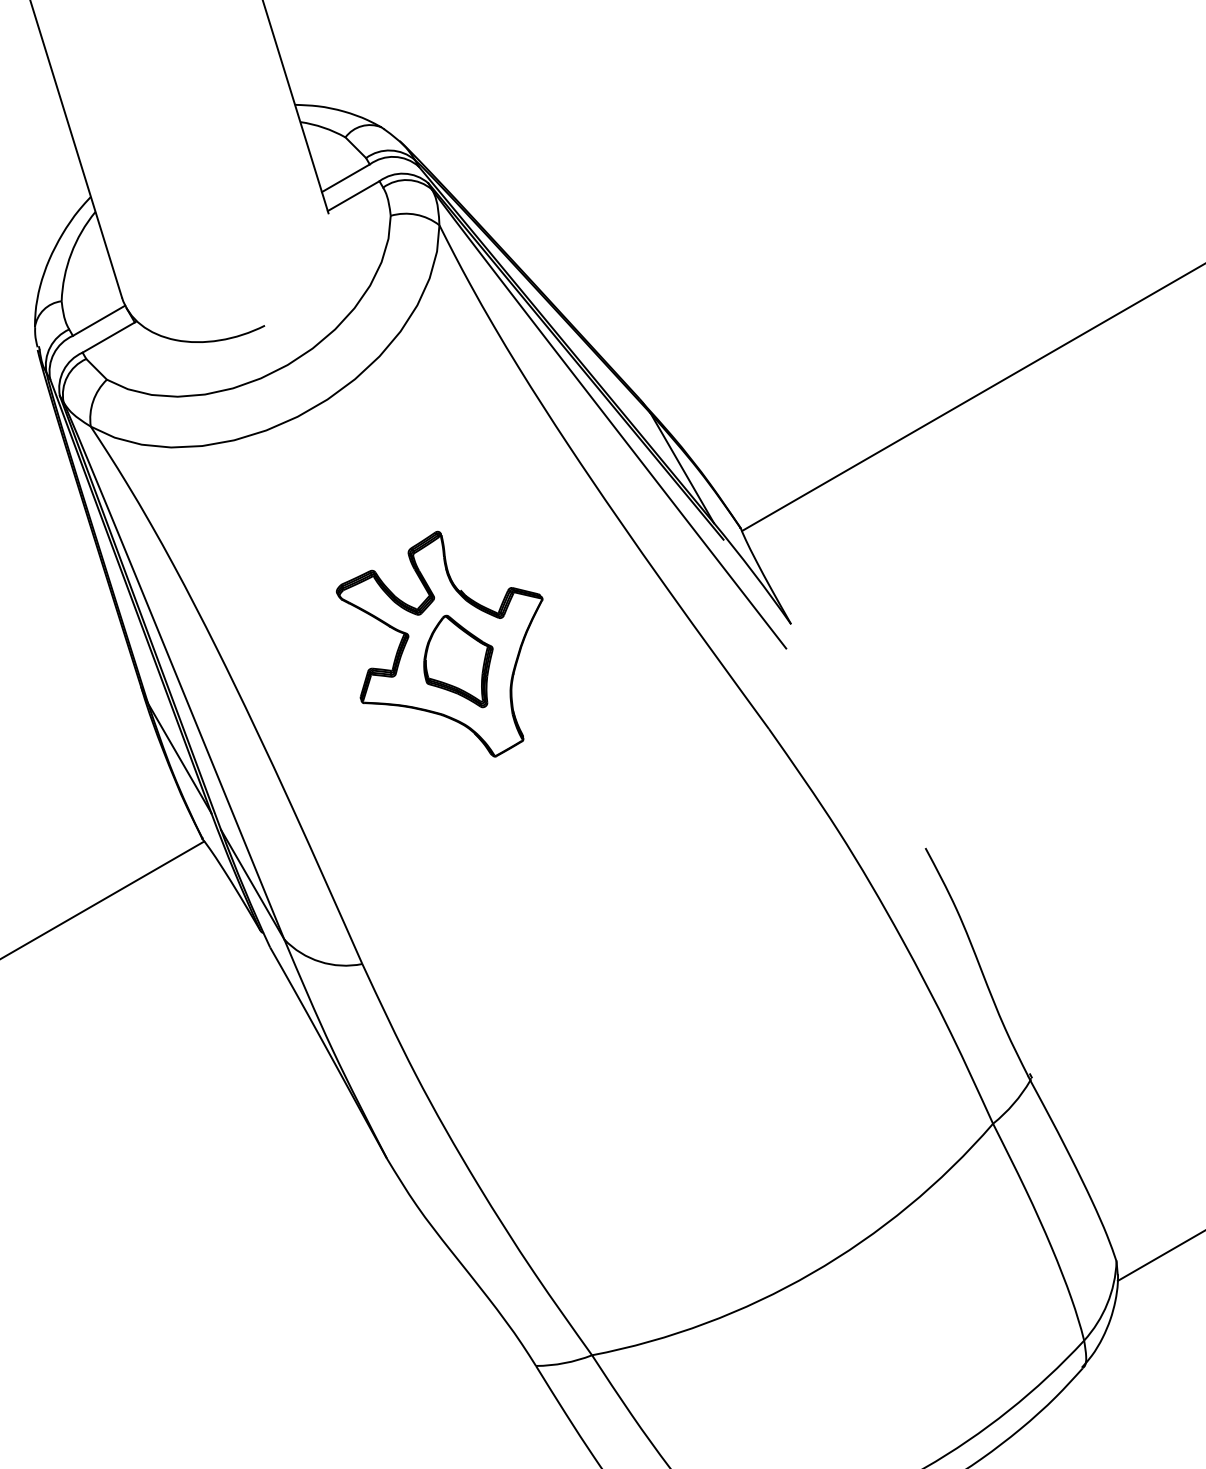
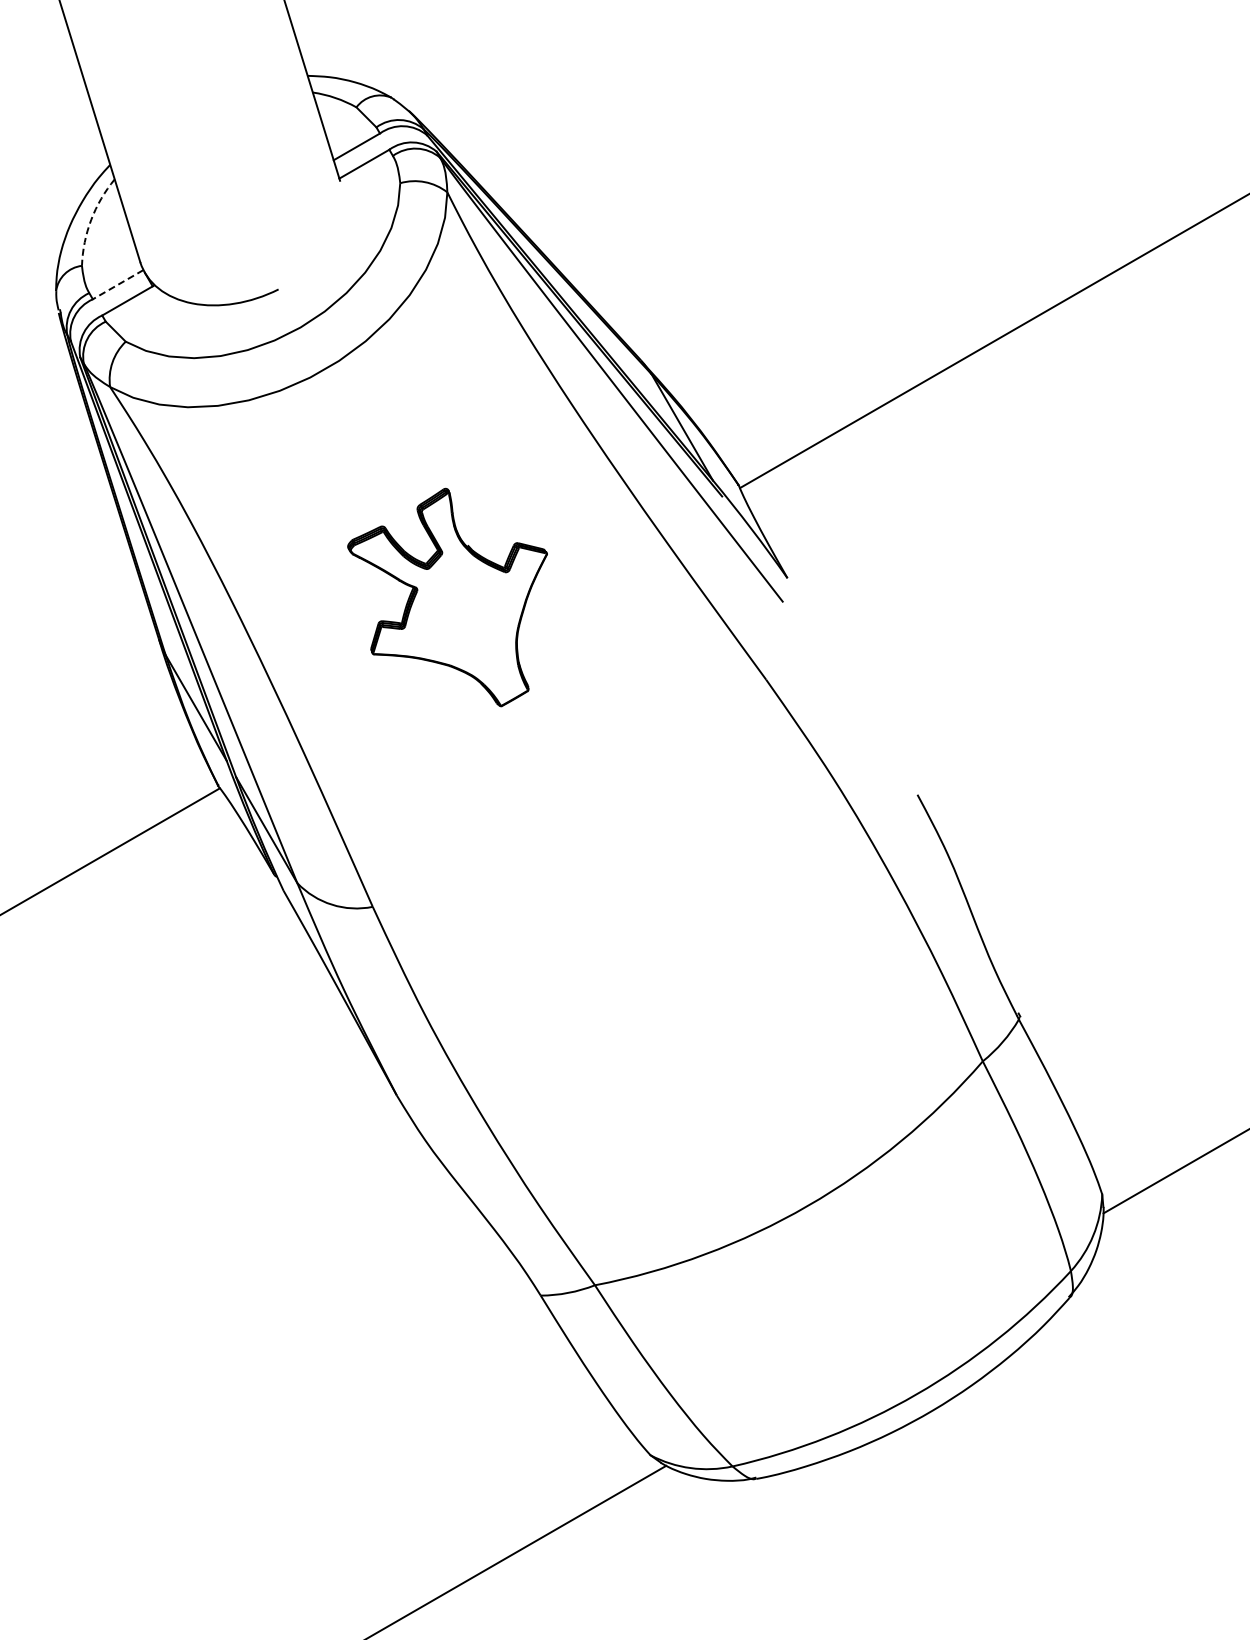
arc: (71, 253) -> (91, 219), solid -> dashed
line: (98, 320) -> (117, 284), solid -> dashed
part: (458, 661) -> (465, 614), removed

